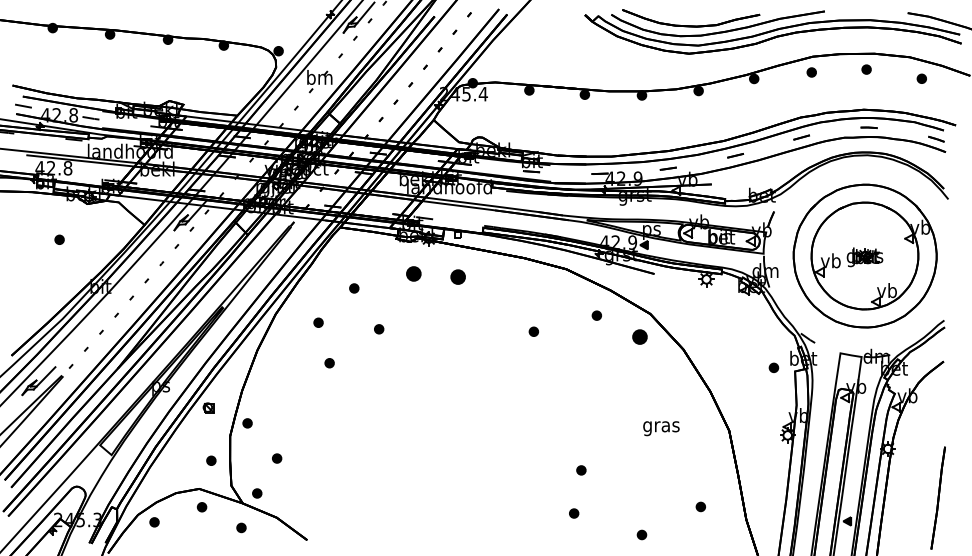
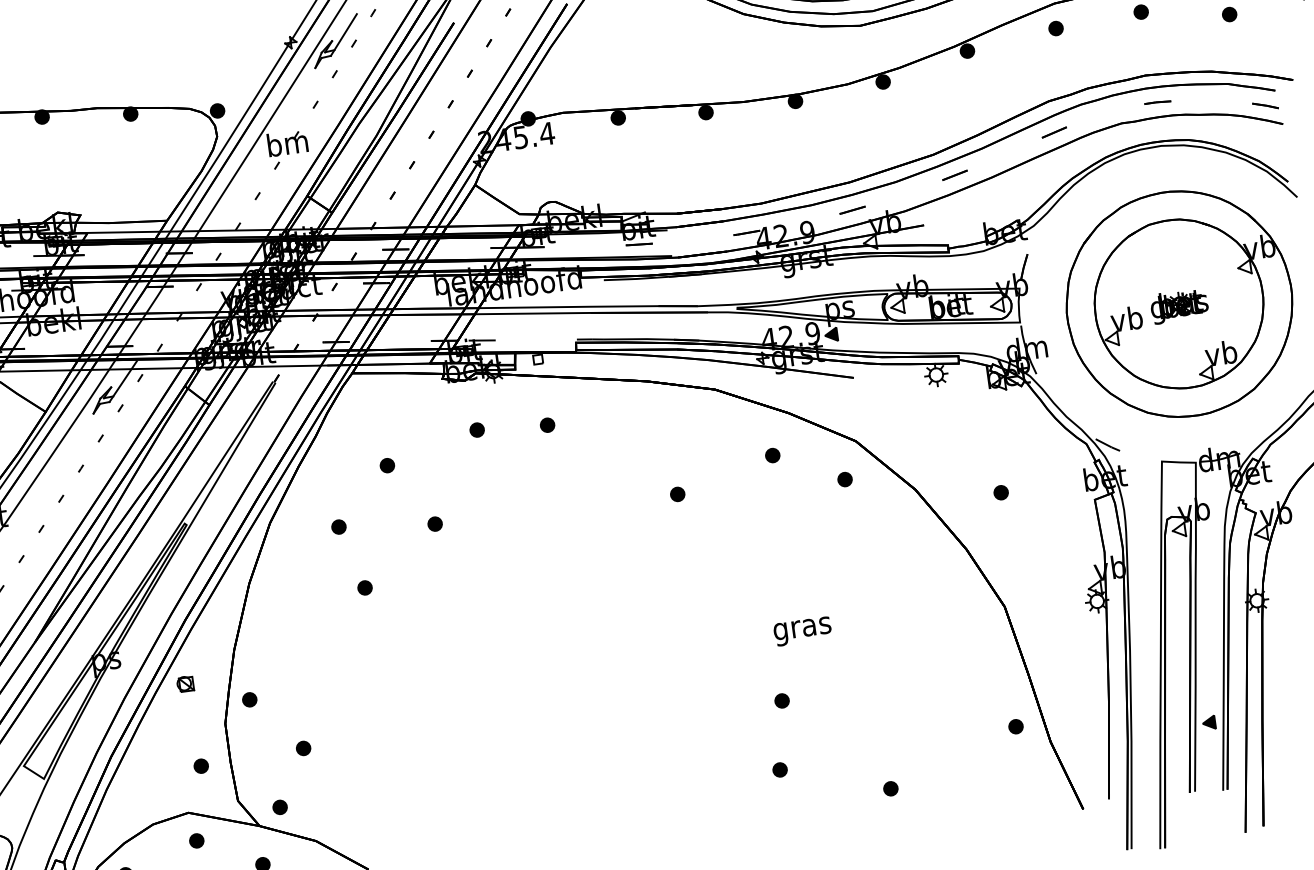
part: (413, 273) -> (476, 429), size x0.62
part: (458, 276) -> (547, 424), size x0.62
part: (640, 336) -> (845, 478), size x0.62
part: (773, 367) -> (1000, 492), moved
text: (661, 428) -> (802, 631), moved
part: (700, 506) -> (1015, 726), moved

